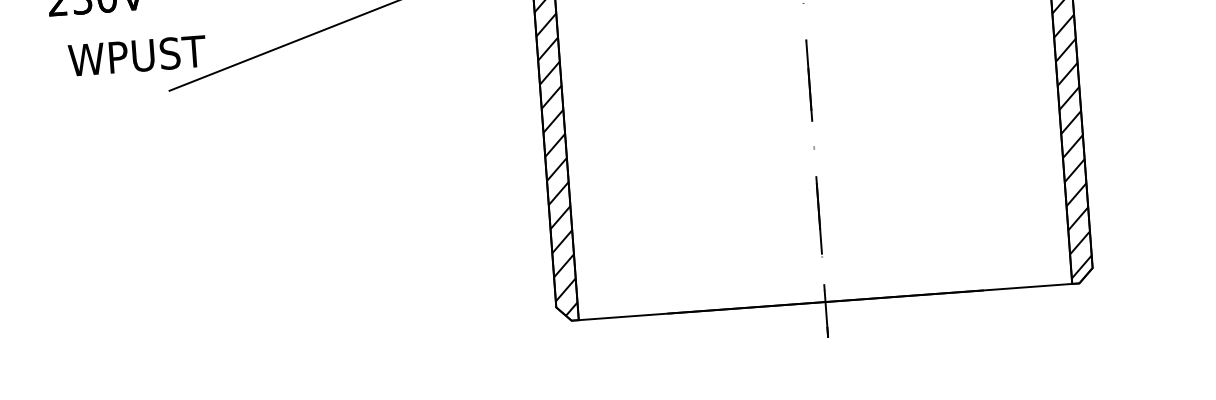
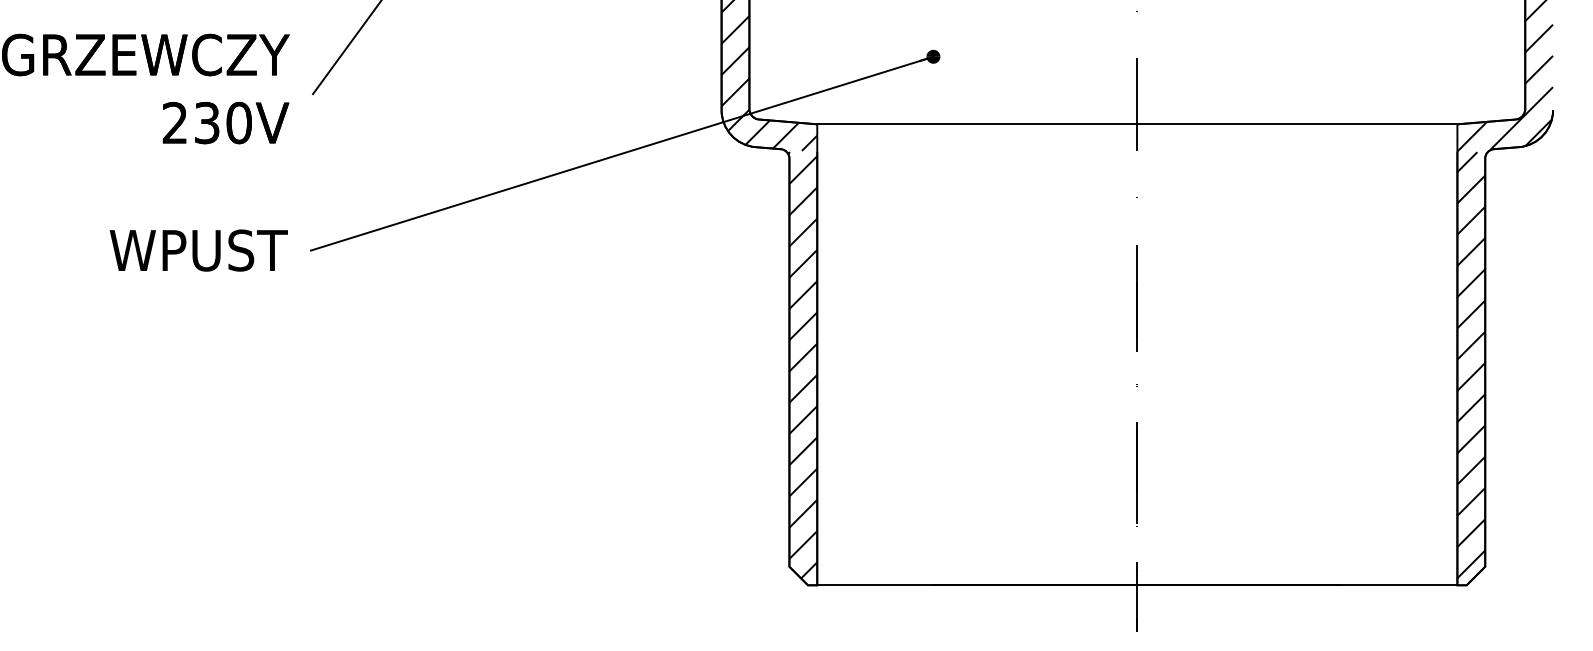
text: (137, 55) -> (198, 250), moved

